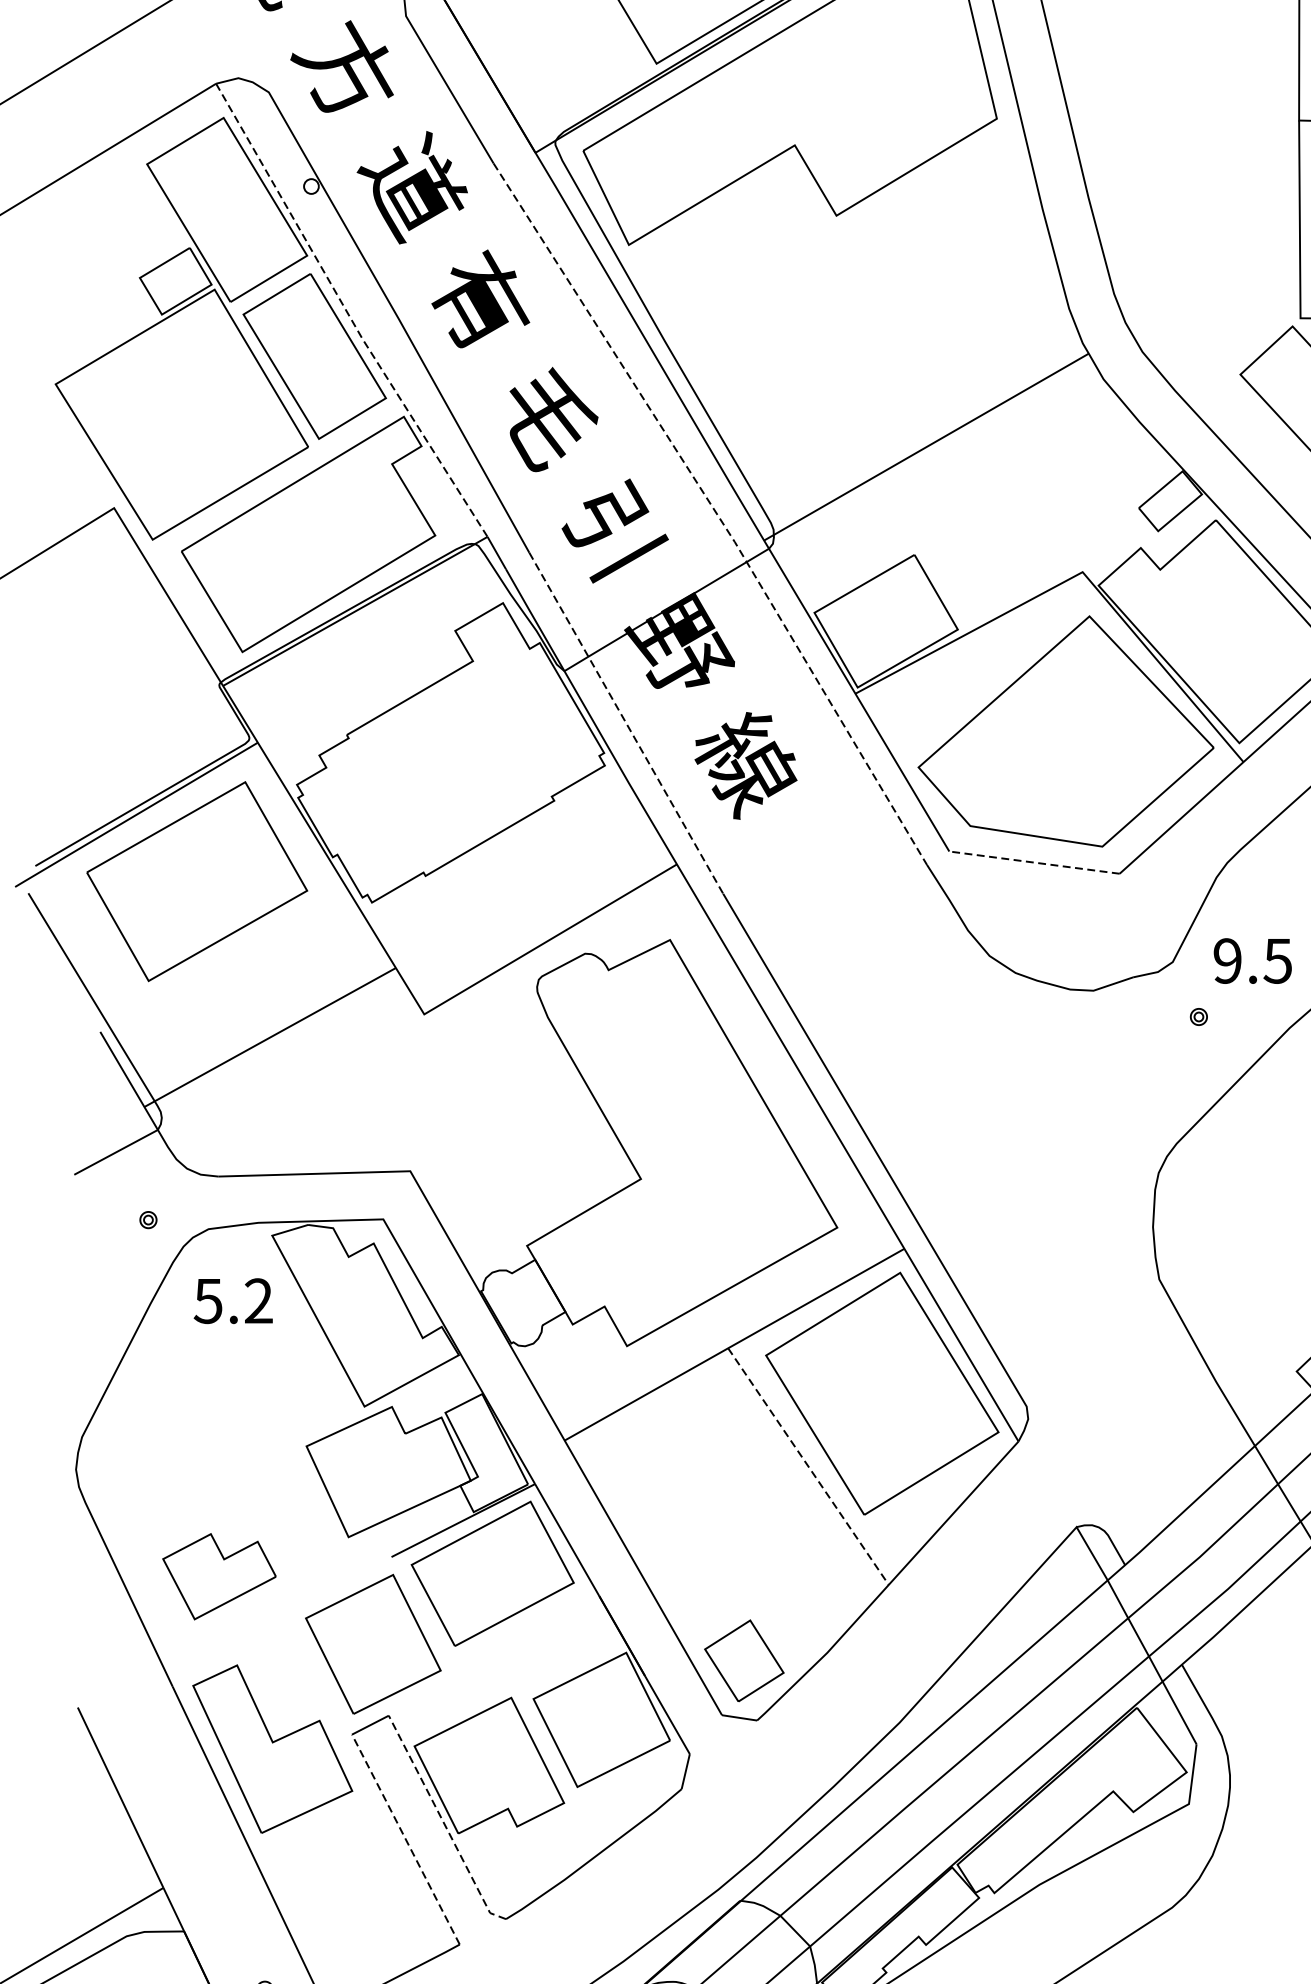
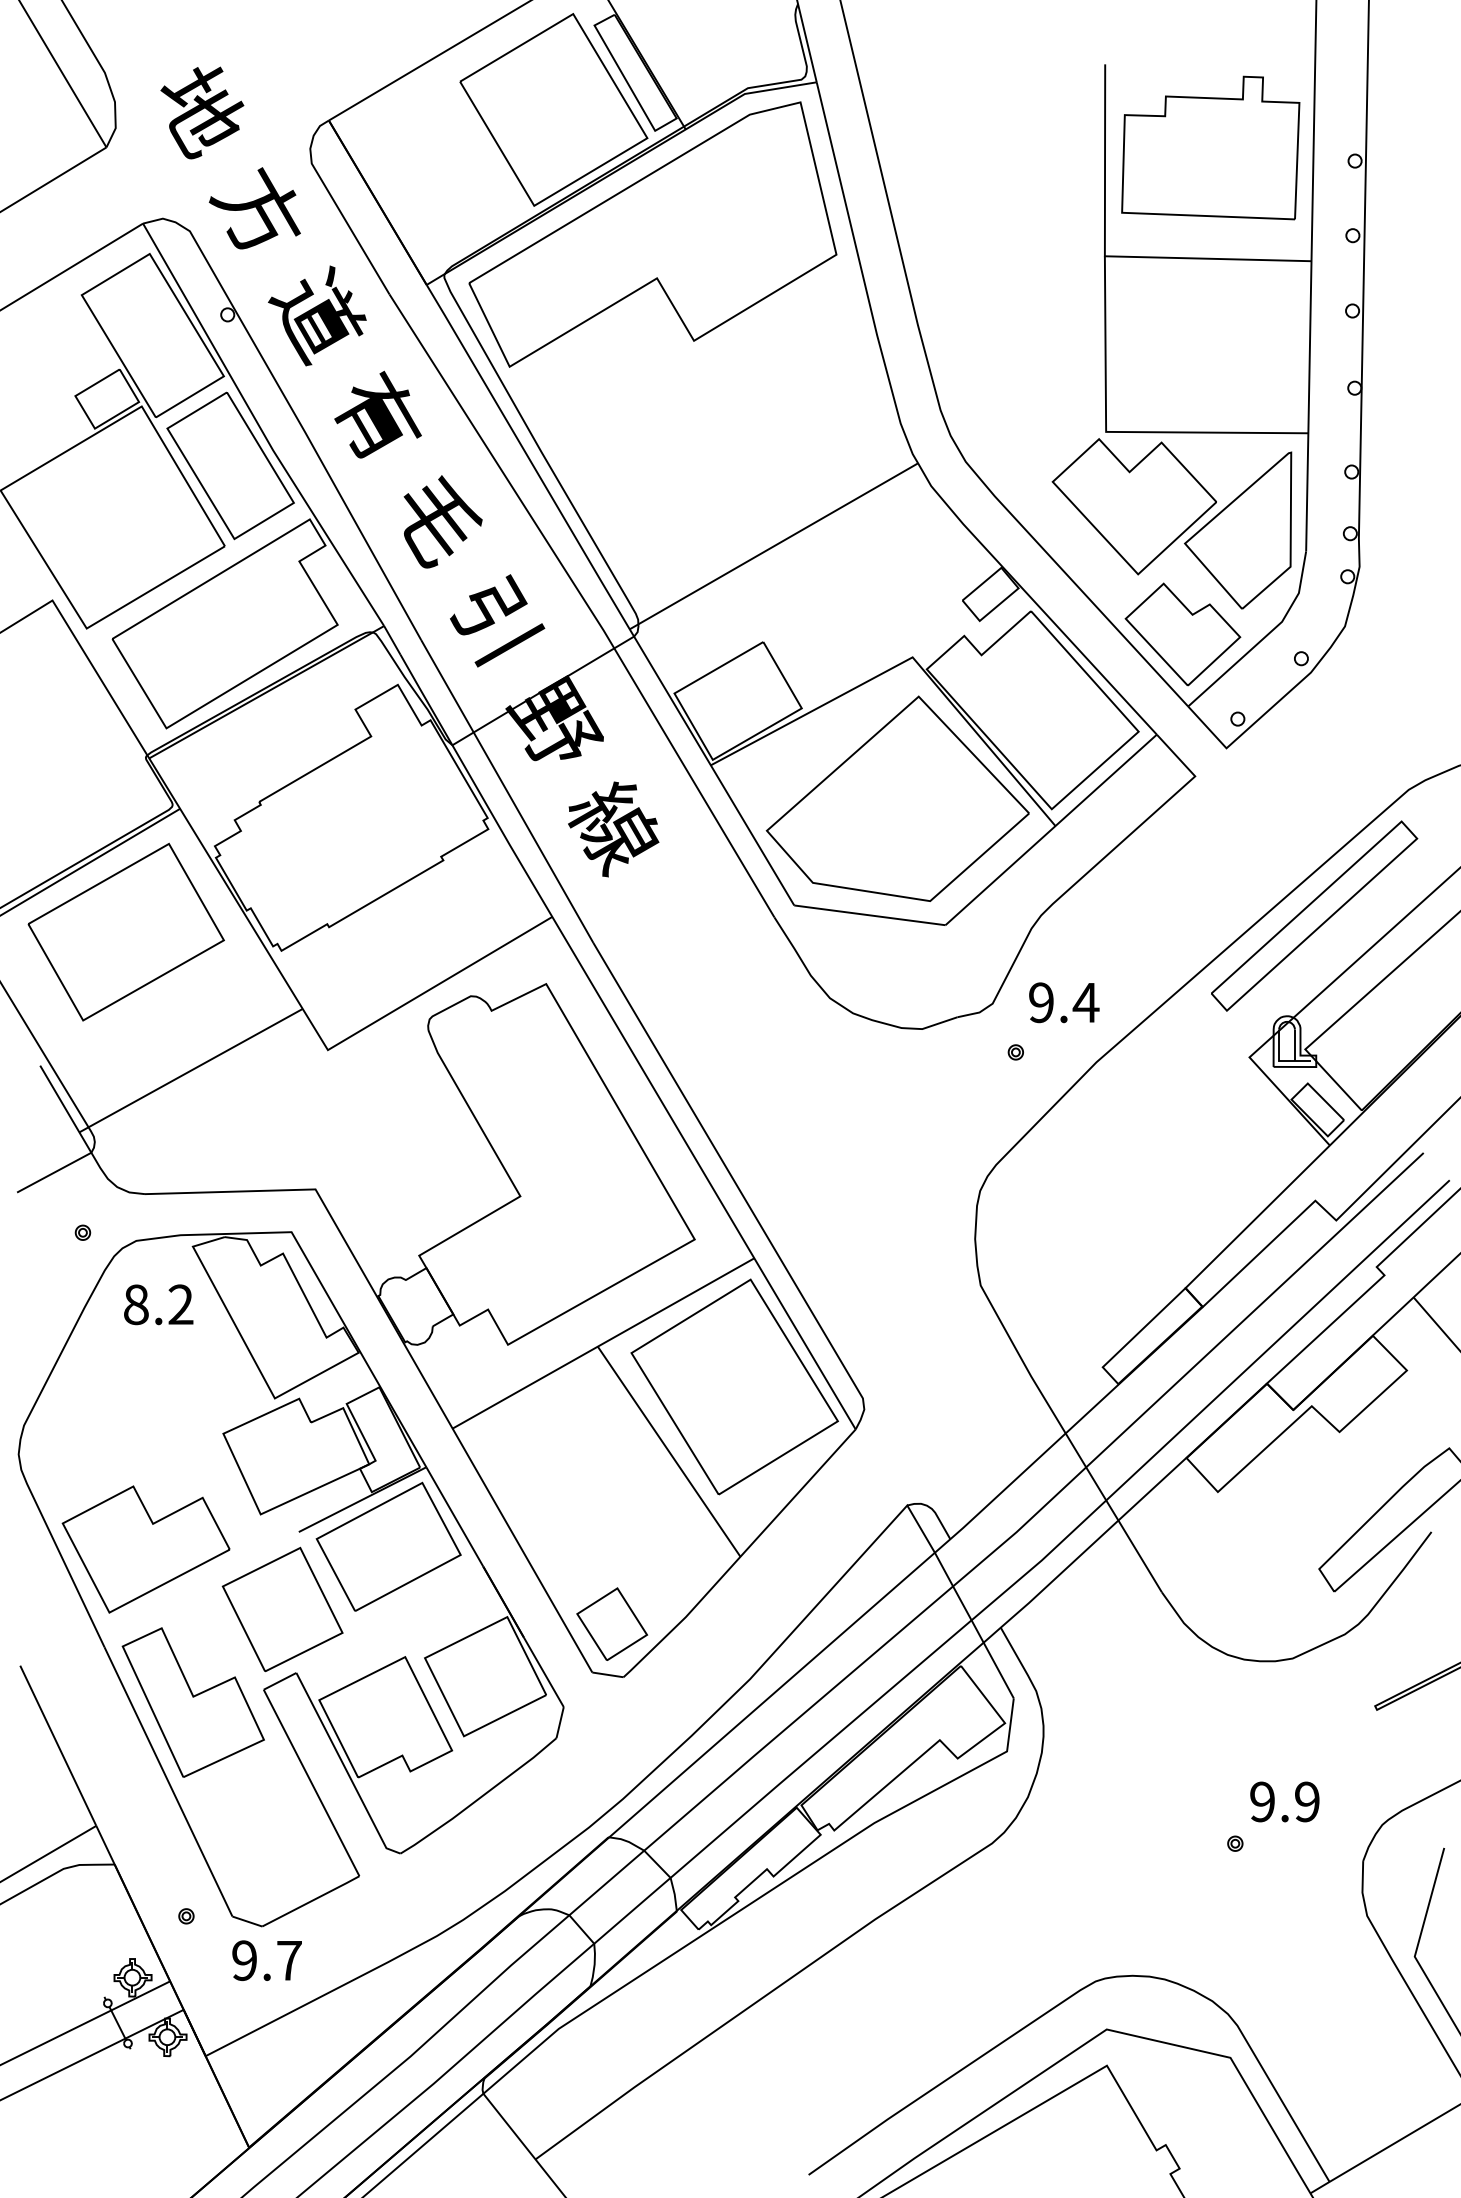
line: (347, 313) -> (259, 427), dashed -> solid
line: (715, 511) -> (586, 603), dashed -> solid
line: (626, 723) -> (507, 791), dashed -> solid
line: (1034, 862) -> (869, 915), dashed -> solid
text: (1277, 961) -> (1085, 1003), 9.5 -> 9.4
text: (207, 1300) -> (135, 1304), 5.2 -> 8.2
line: (808, 1466) -> (669, 1451), dashed -> solid
part: (218, 1576) -> (145, 1549), size x1.67
line: (444, 1822) -> (345, 1767), dashed -> solid
line: (405, 1839) -> (311, 1782), dashed -> solid

